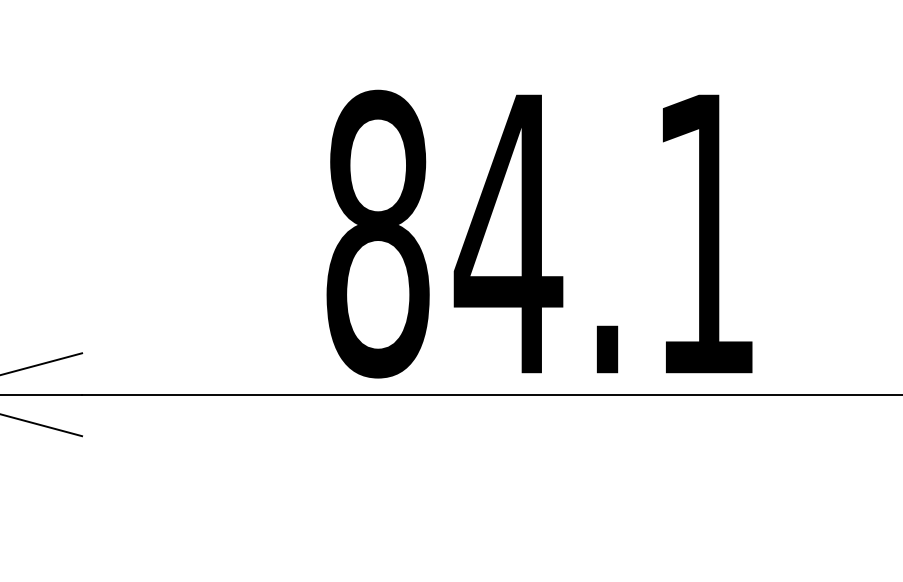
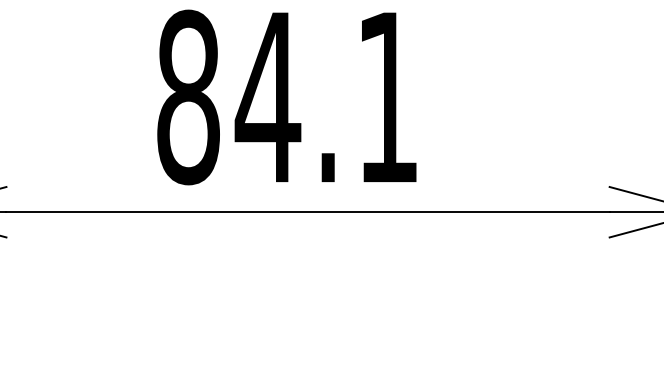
text: (538, 234) -> (286, 97), moved

